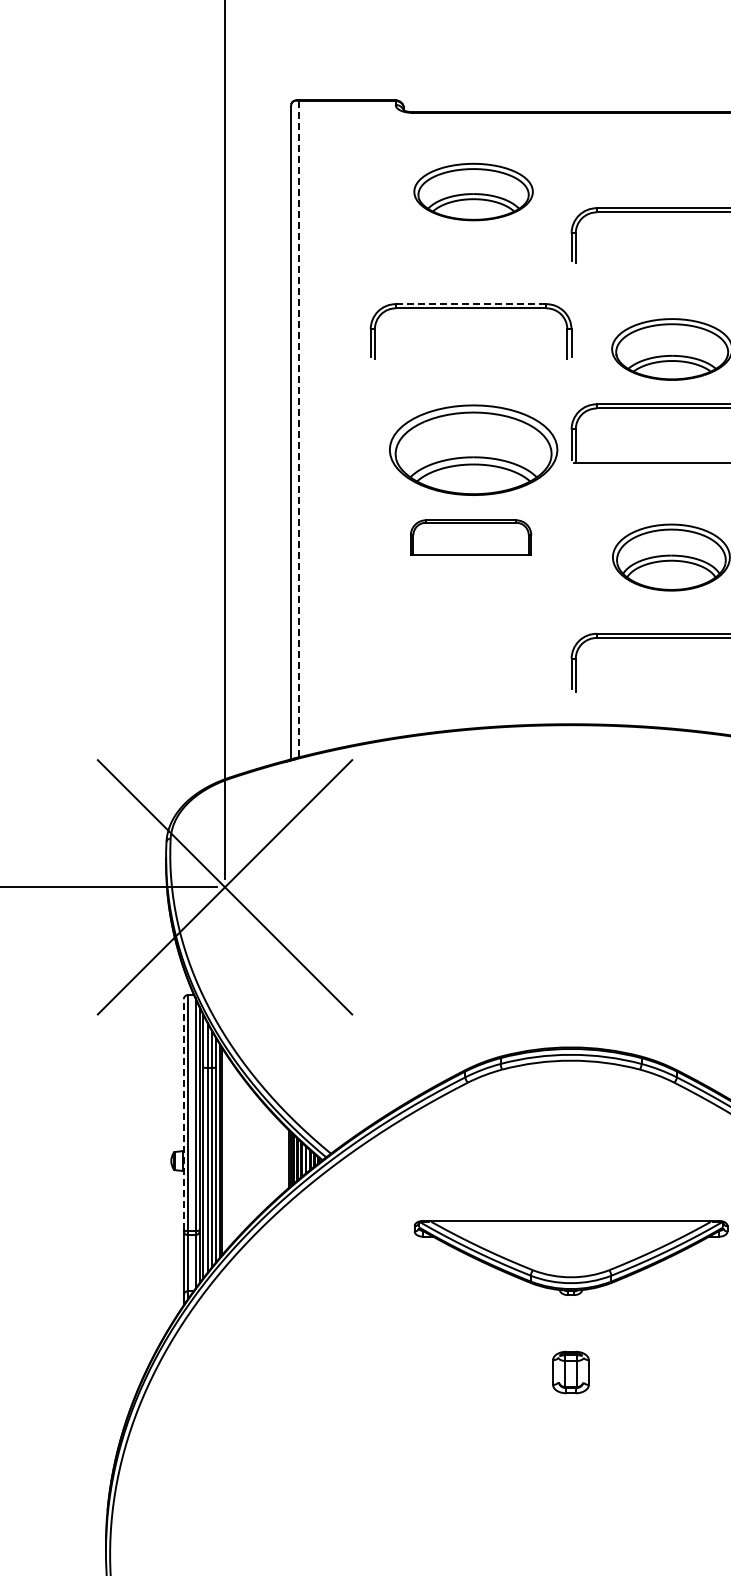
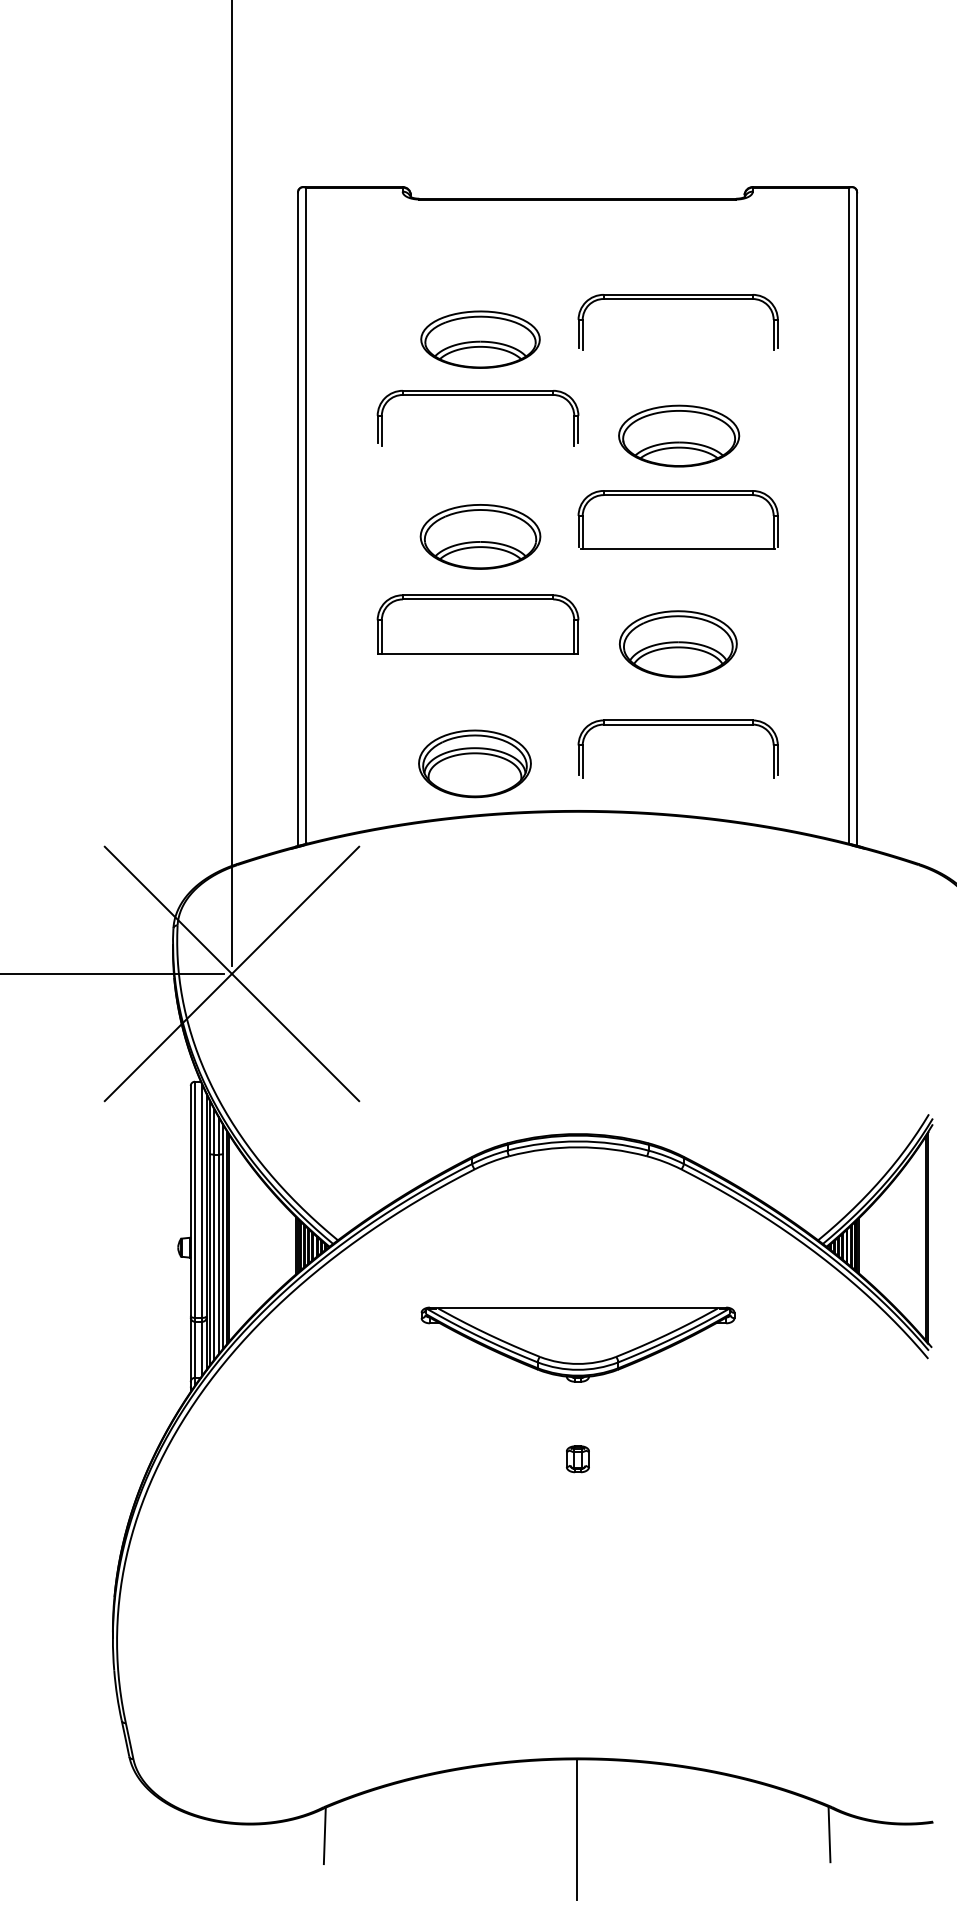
part: (473, 191) -> (480, 339), moved
line: (471, 303) -> (478, 390), dashed -> solid
line: (299, 429) -> (306, 516), dashed -> solid
part: (473, 449) -> (480, 536), size x0.71
part: (470, 537) -> (477, 624), size x1.67
part: (467, 676) -> (474, 763), added
line: (183, 1113) -> (190, 1200), dashed -> solid
part: (570, 1372) -> (577, 1459), size x0.62

